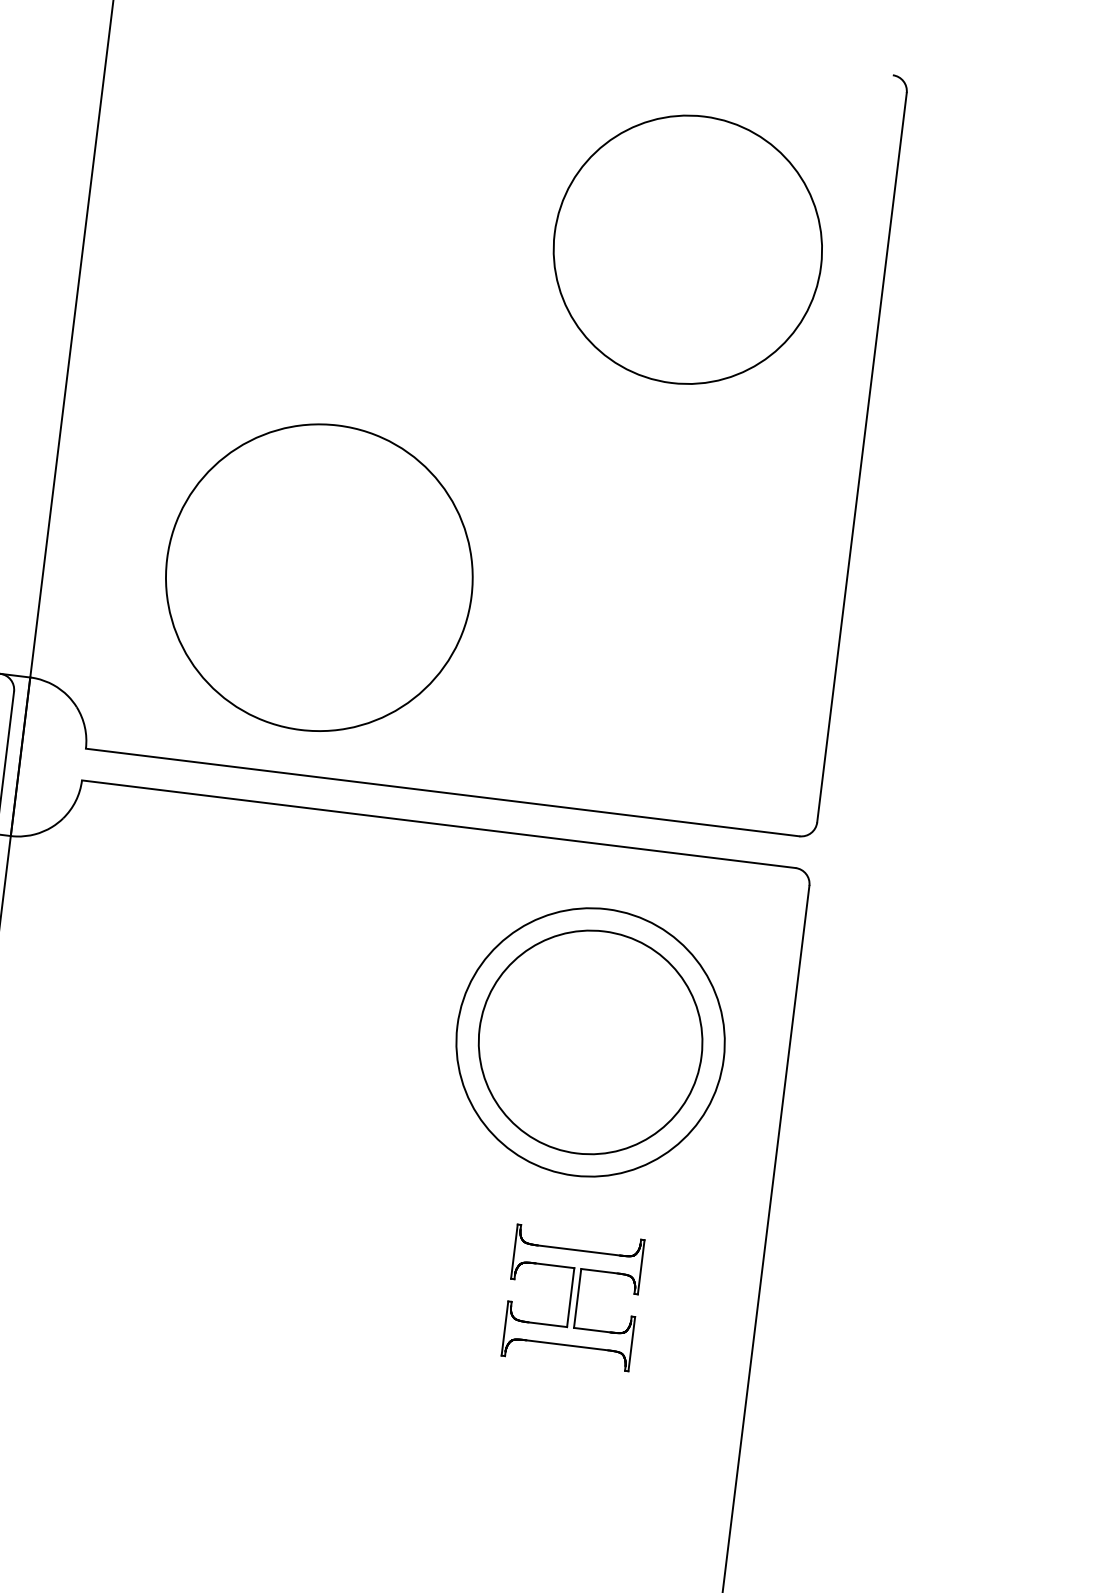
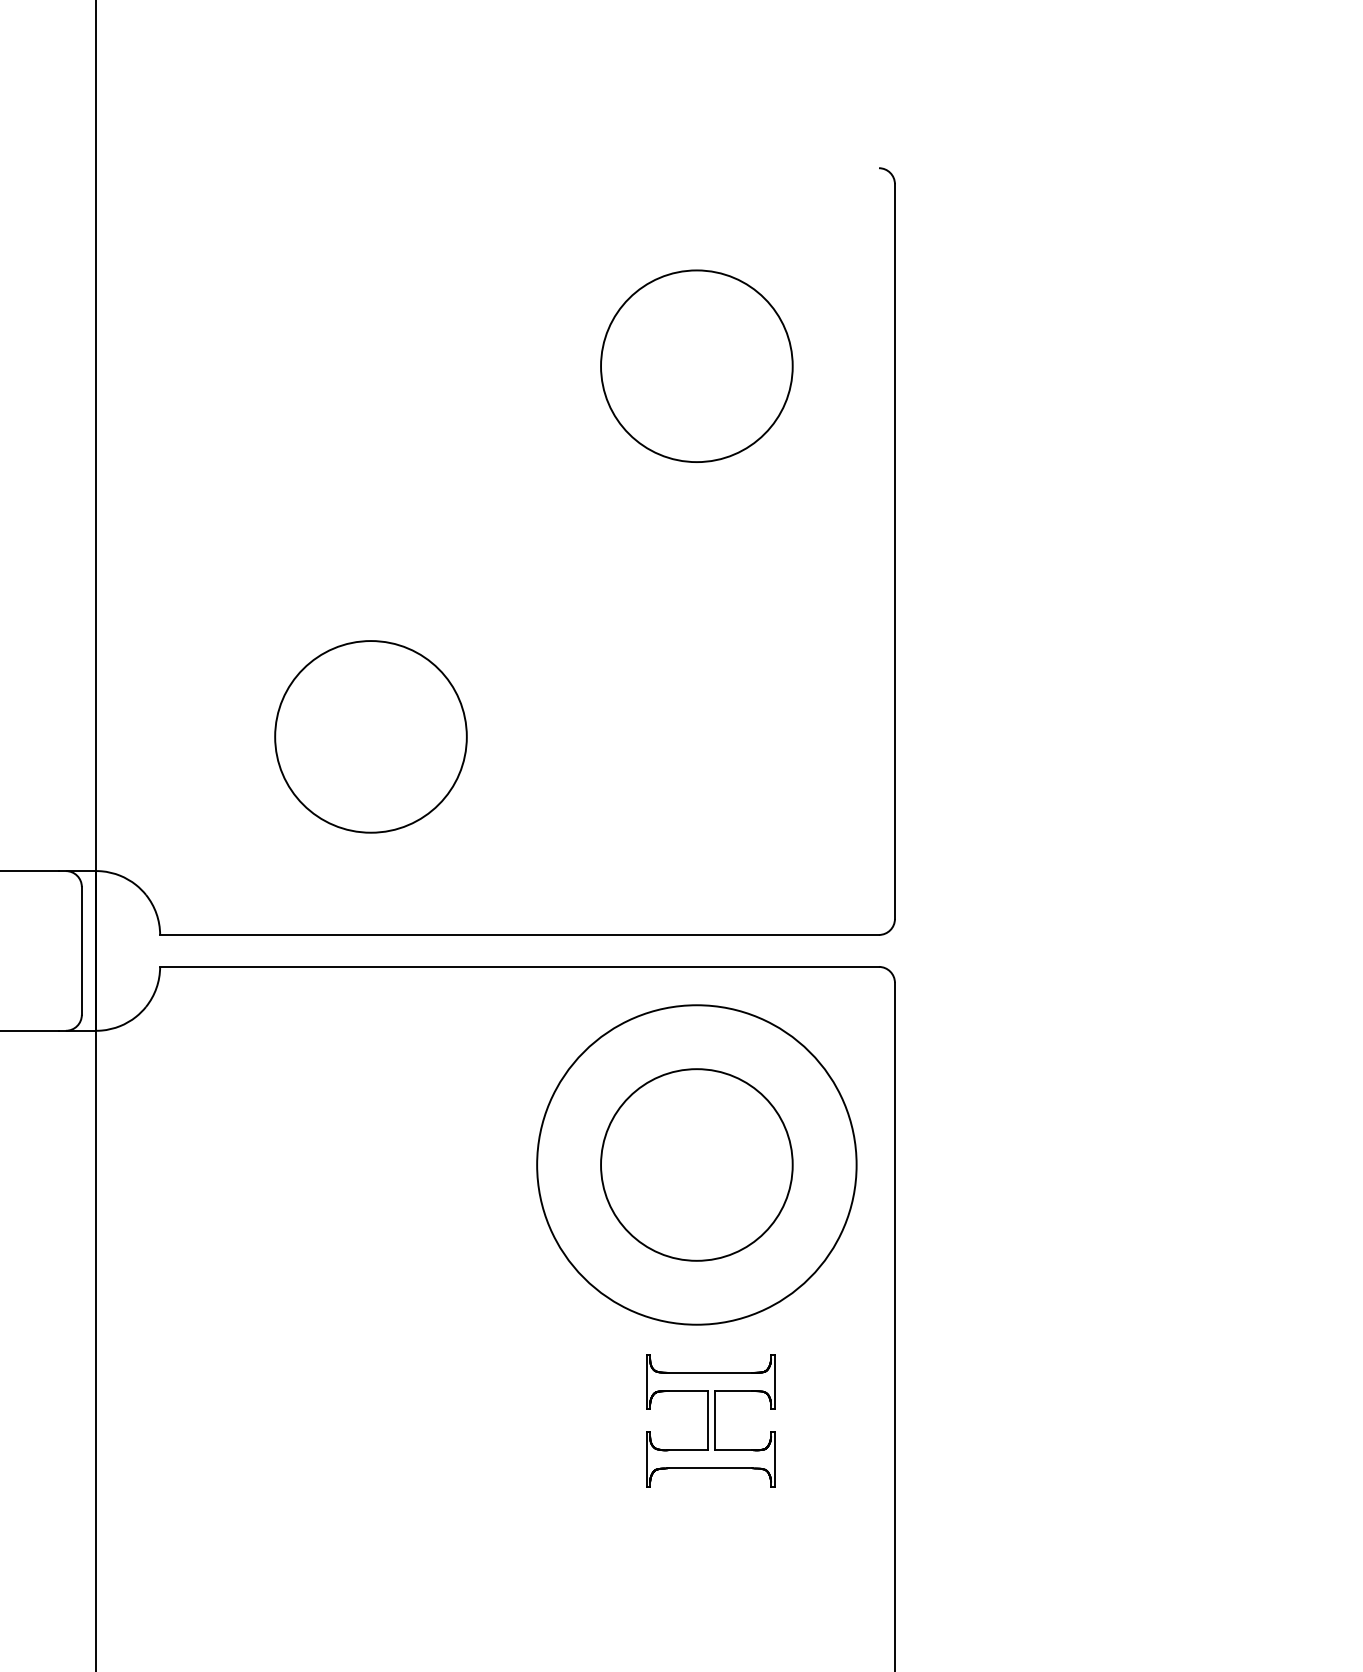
circle: (687, 248) -> (696, 365), size x0.71
circle: (318, 577) -> (370, 736), size x0.62
circle: (590, 1041) -> (696, 1164), size x0.71
circle: (590, 1041) -> (696, 1164), size x1.43

